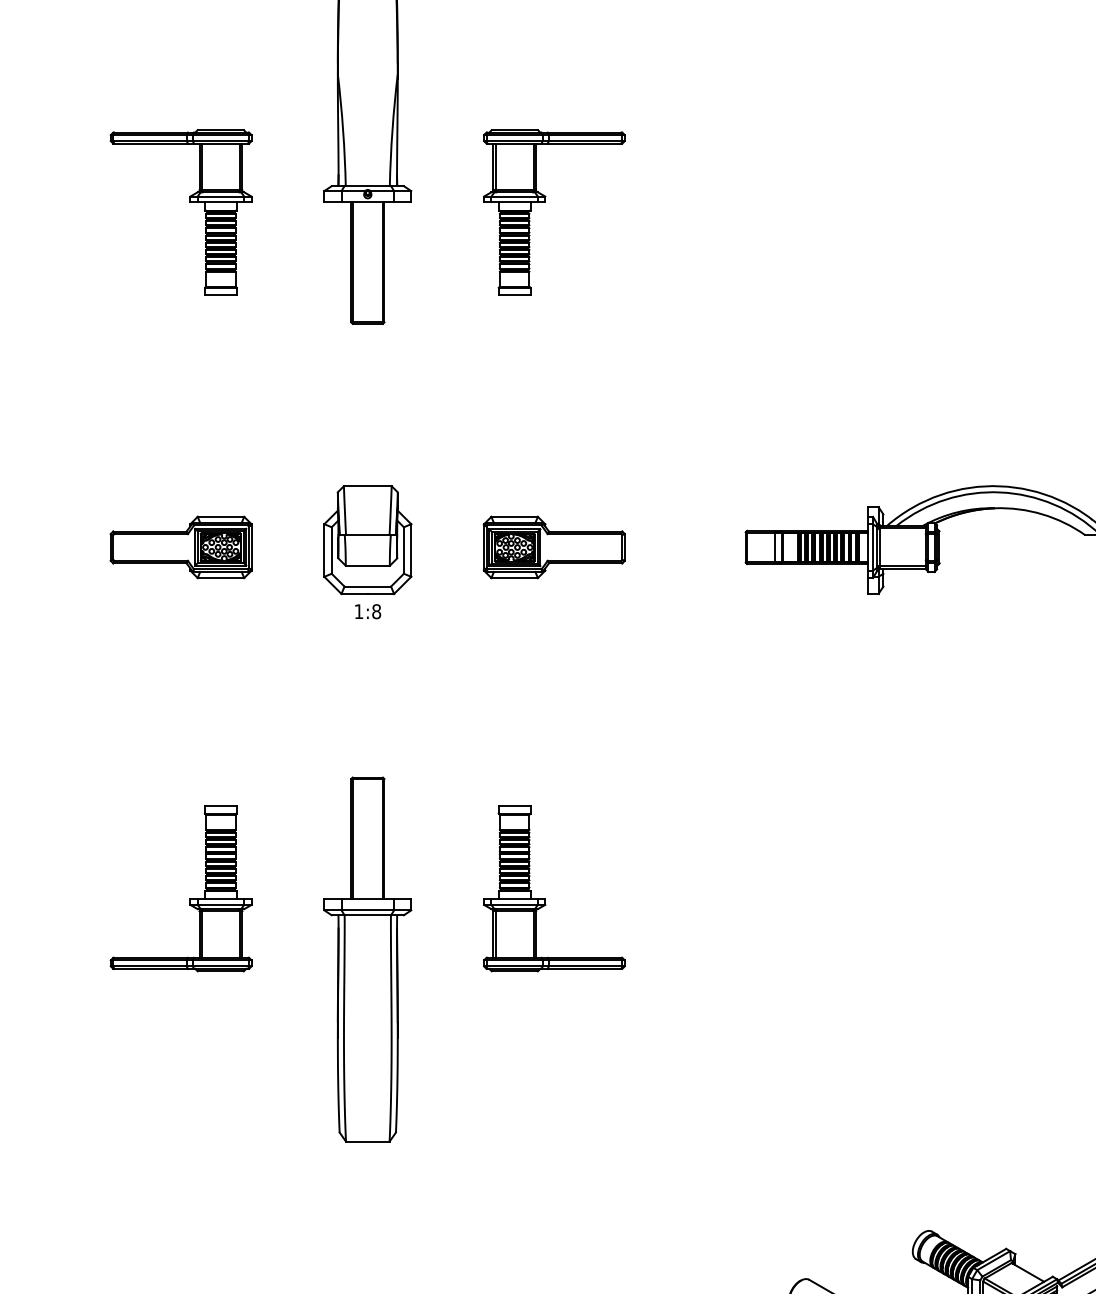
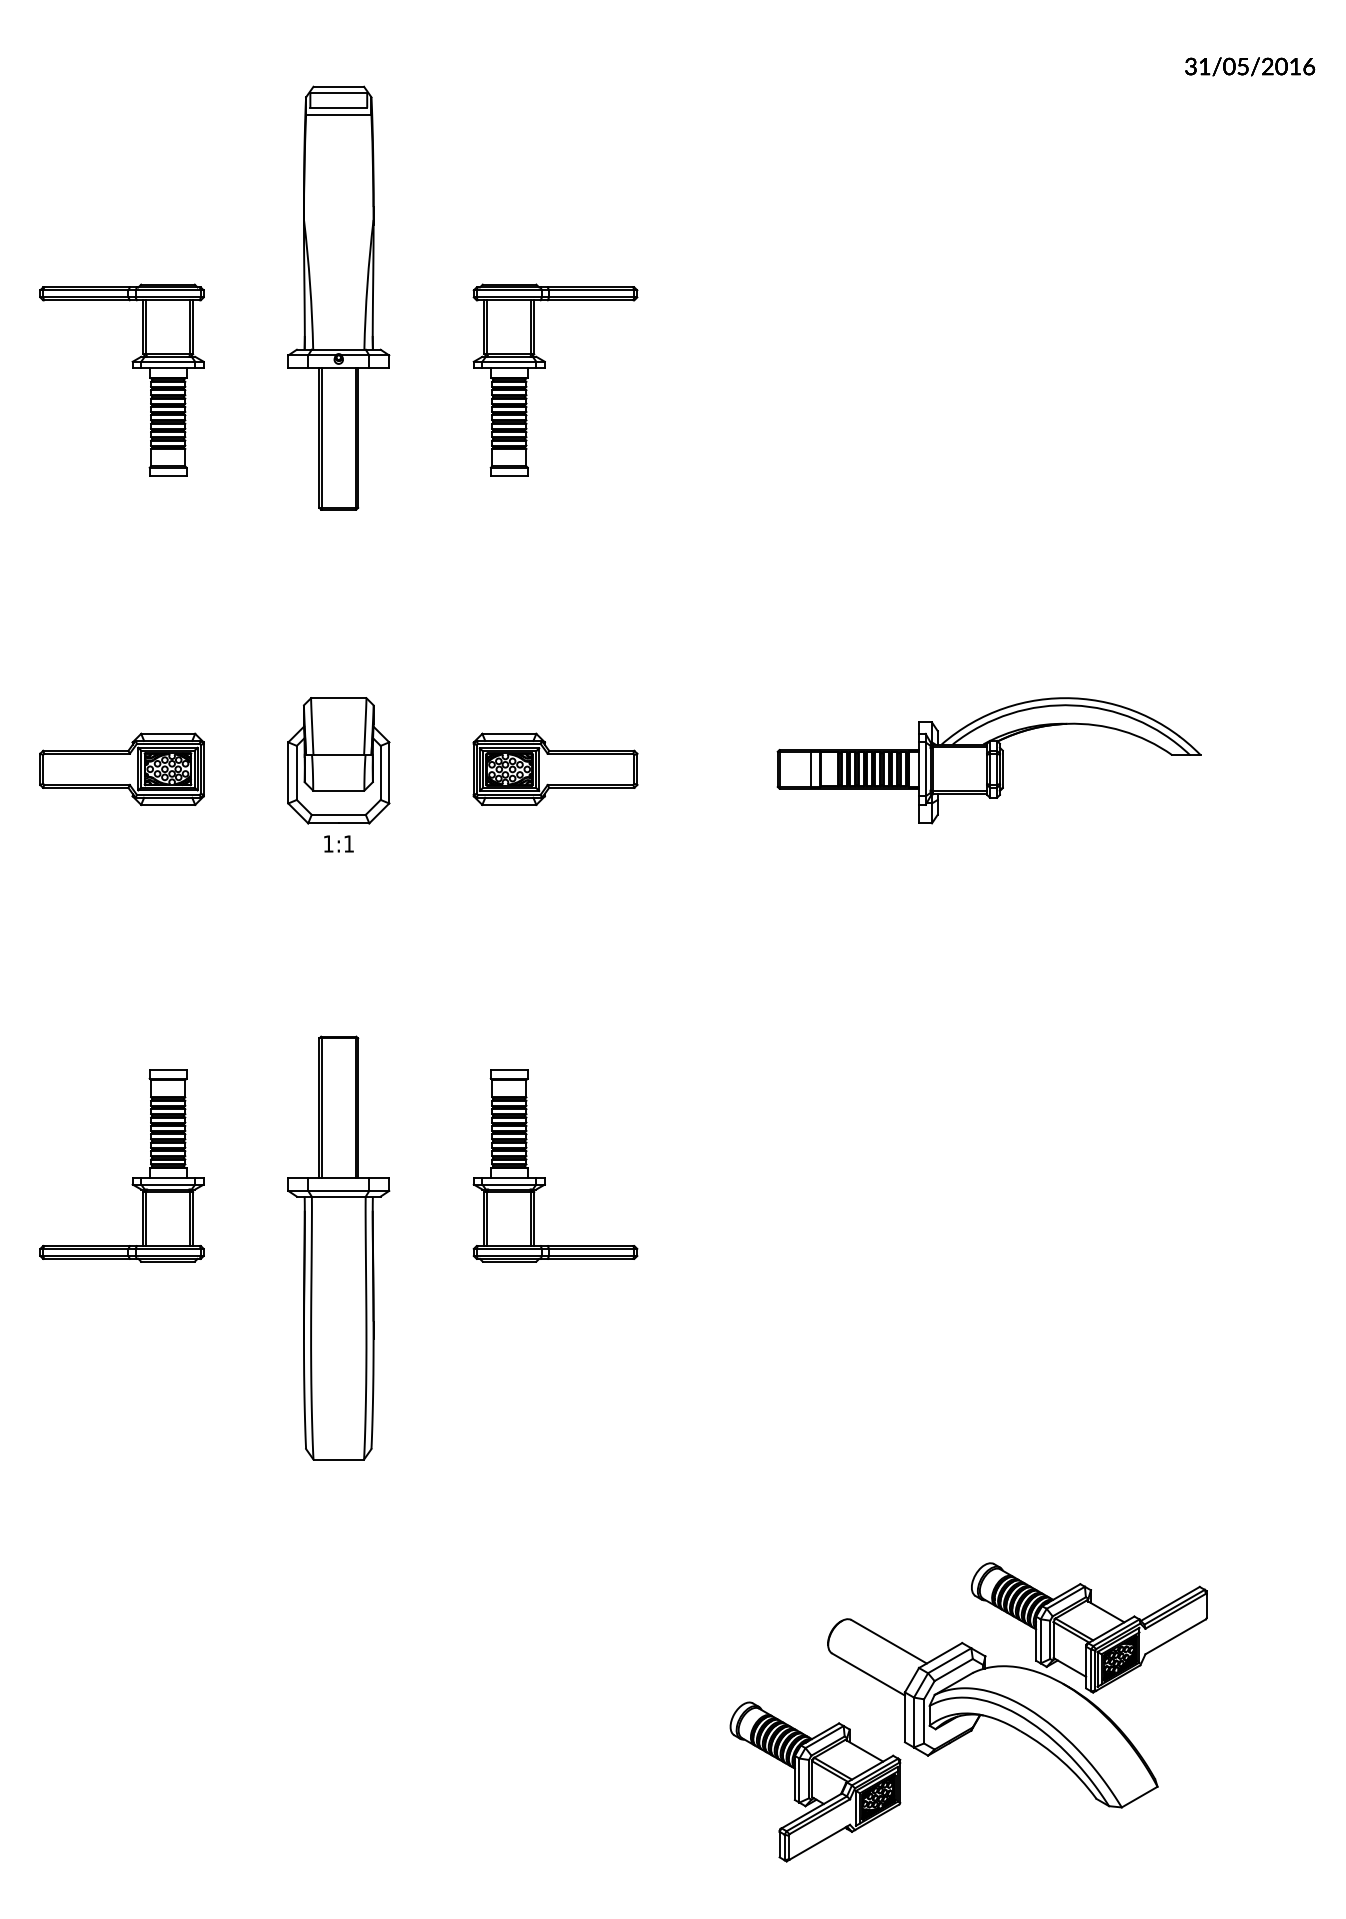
text: (376, 611) -> (348, 843), 1:8 -> 1:1

